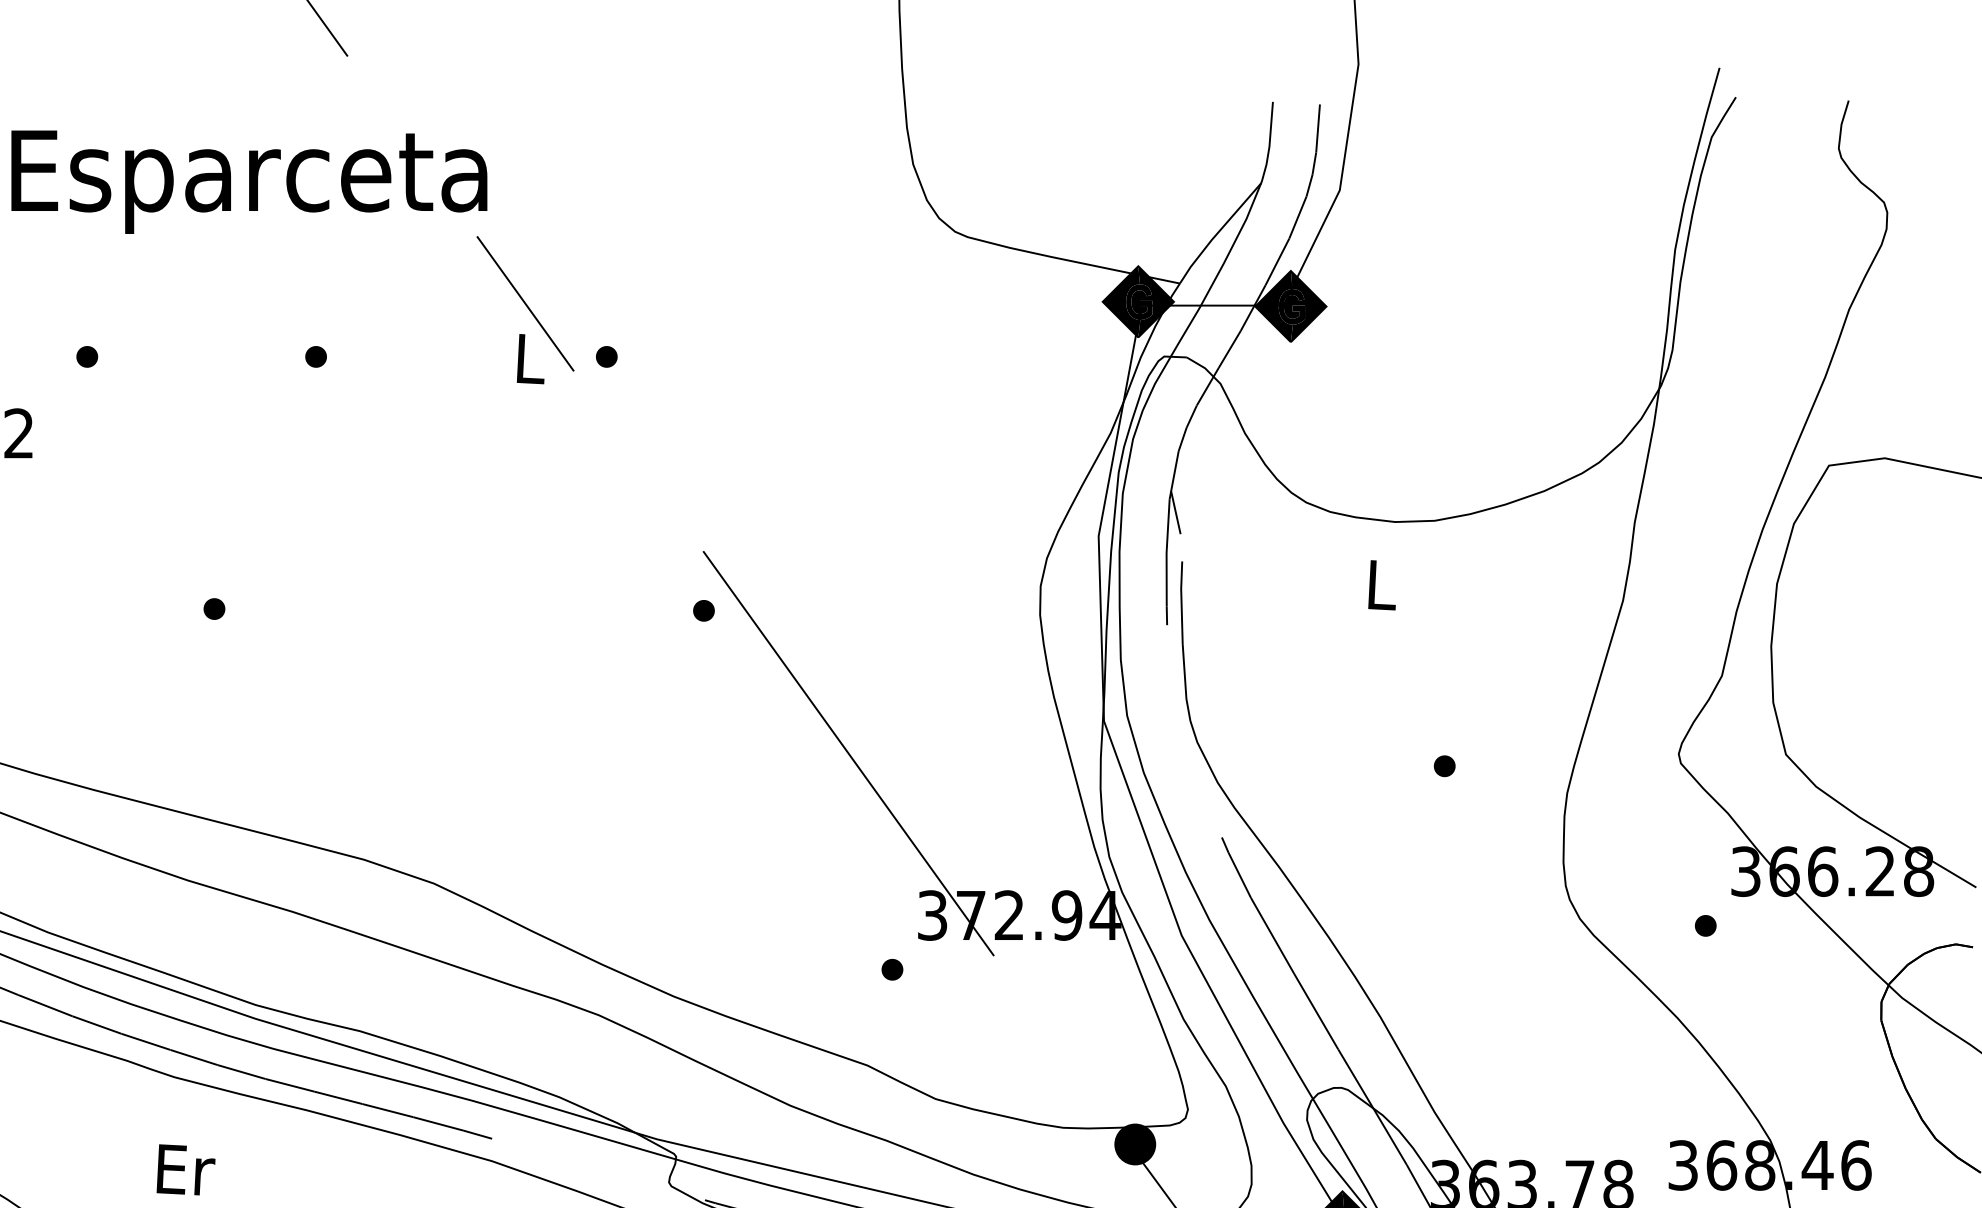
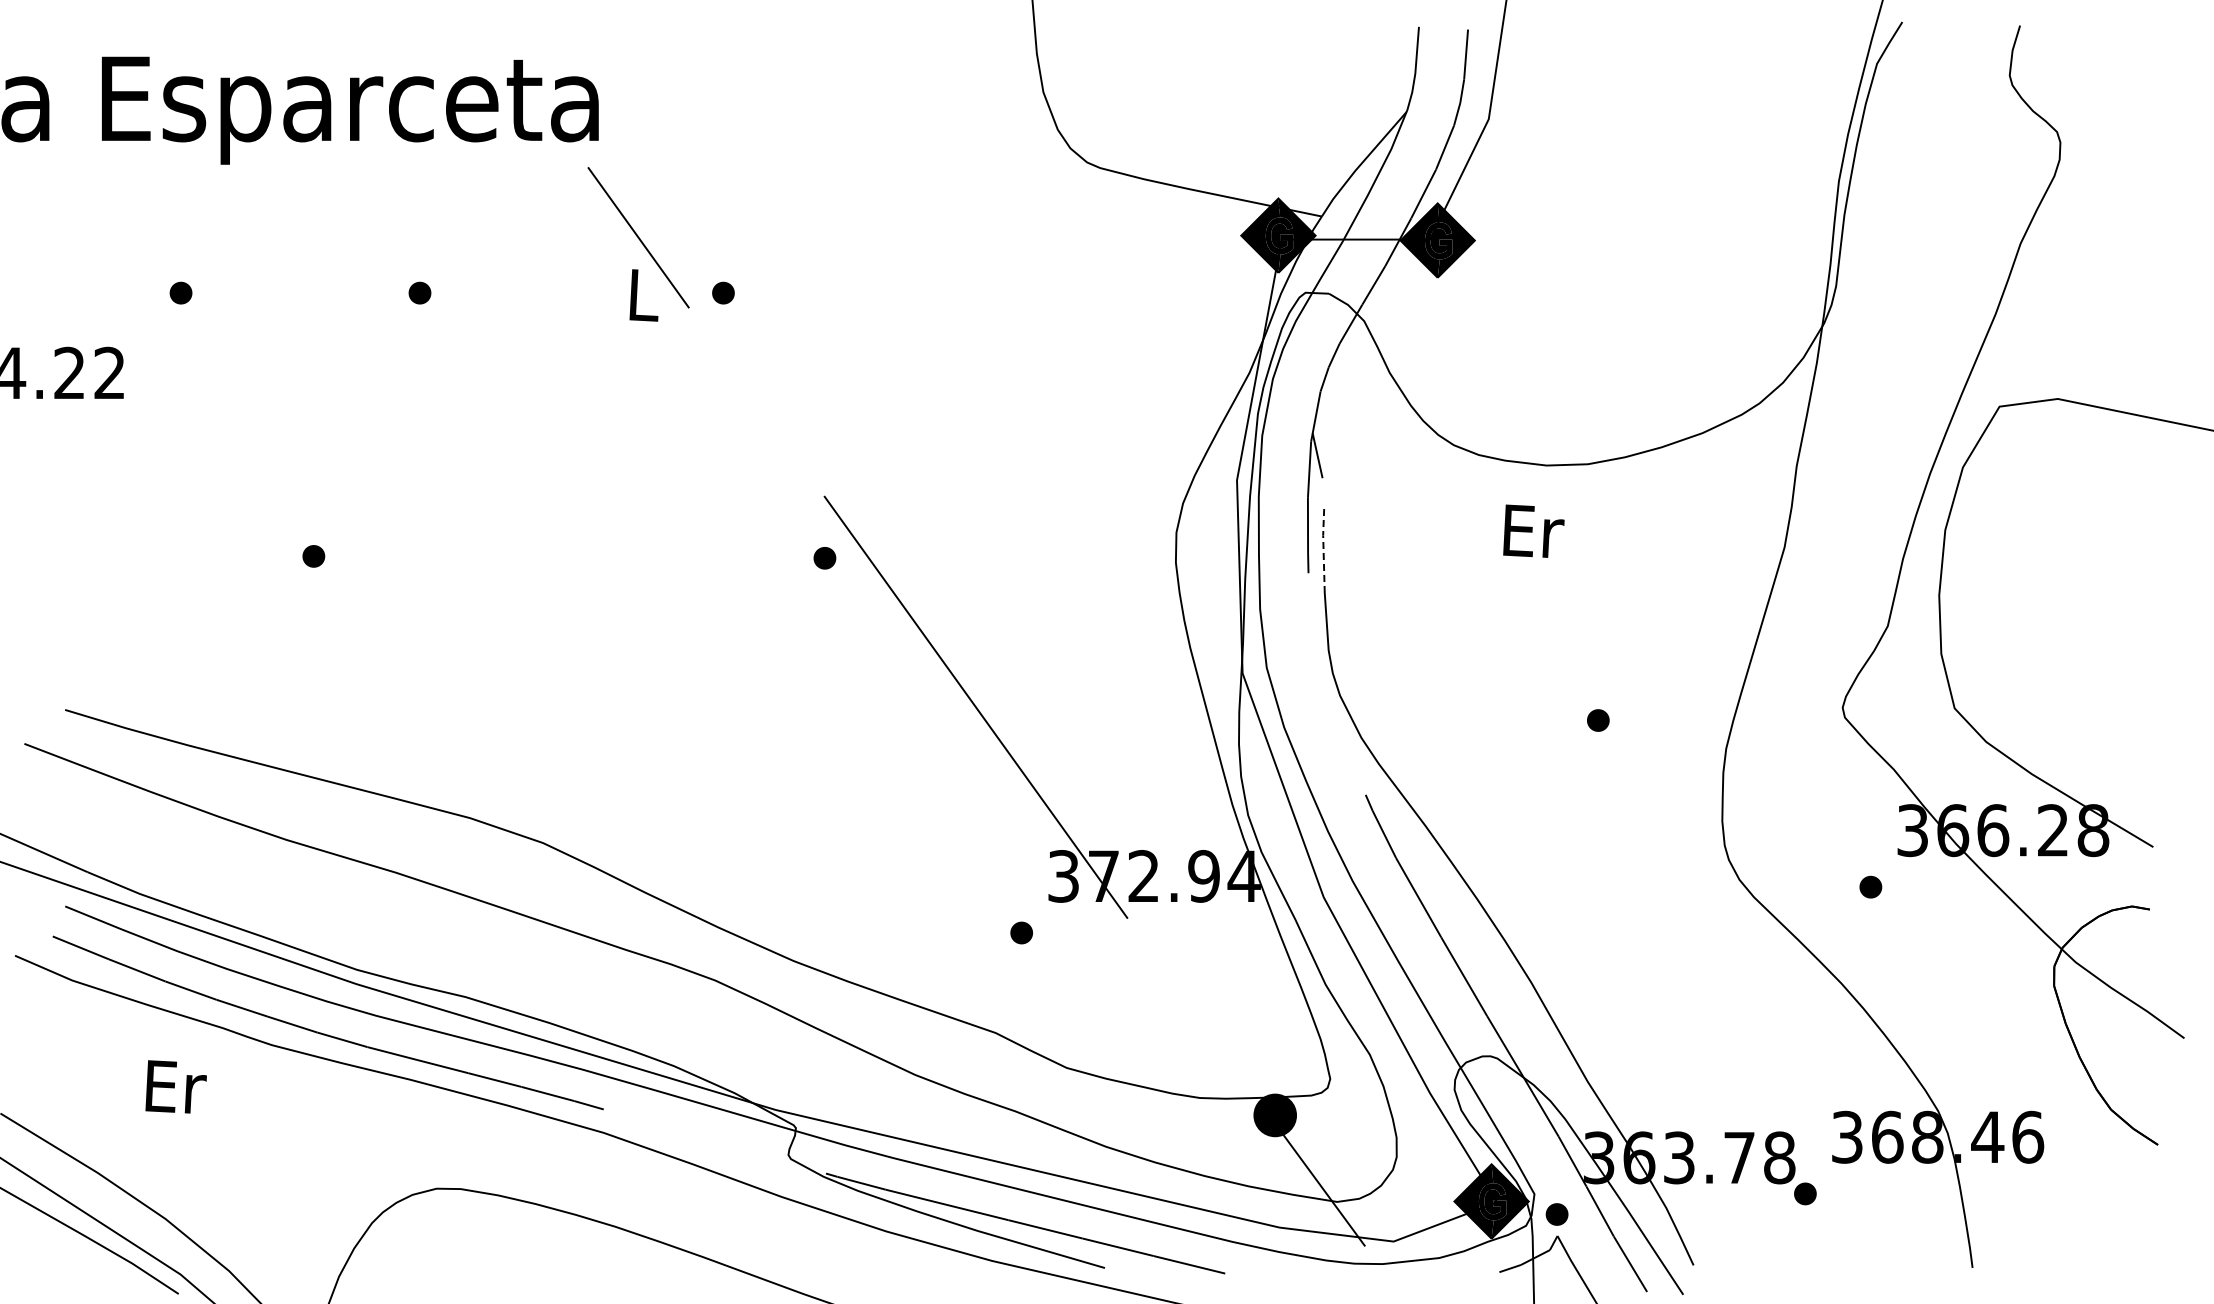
text: (1382, 584) -> (1533, 530), L -> Er
line: (1181, 602) -> (1323, 549), solid -> dashed
text: (185, 1169) -> (175, 1086), moved

